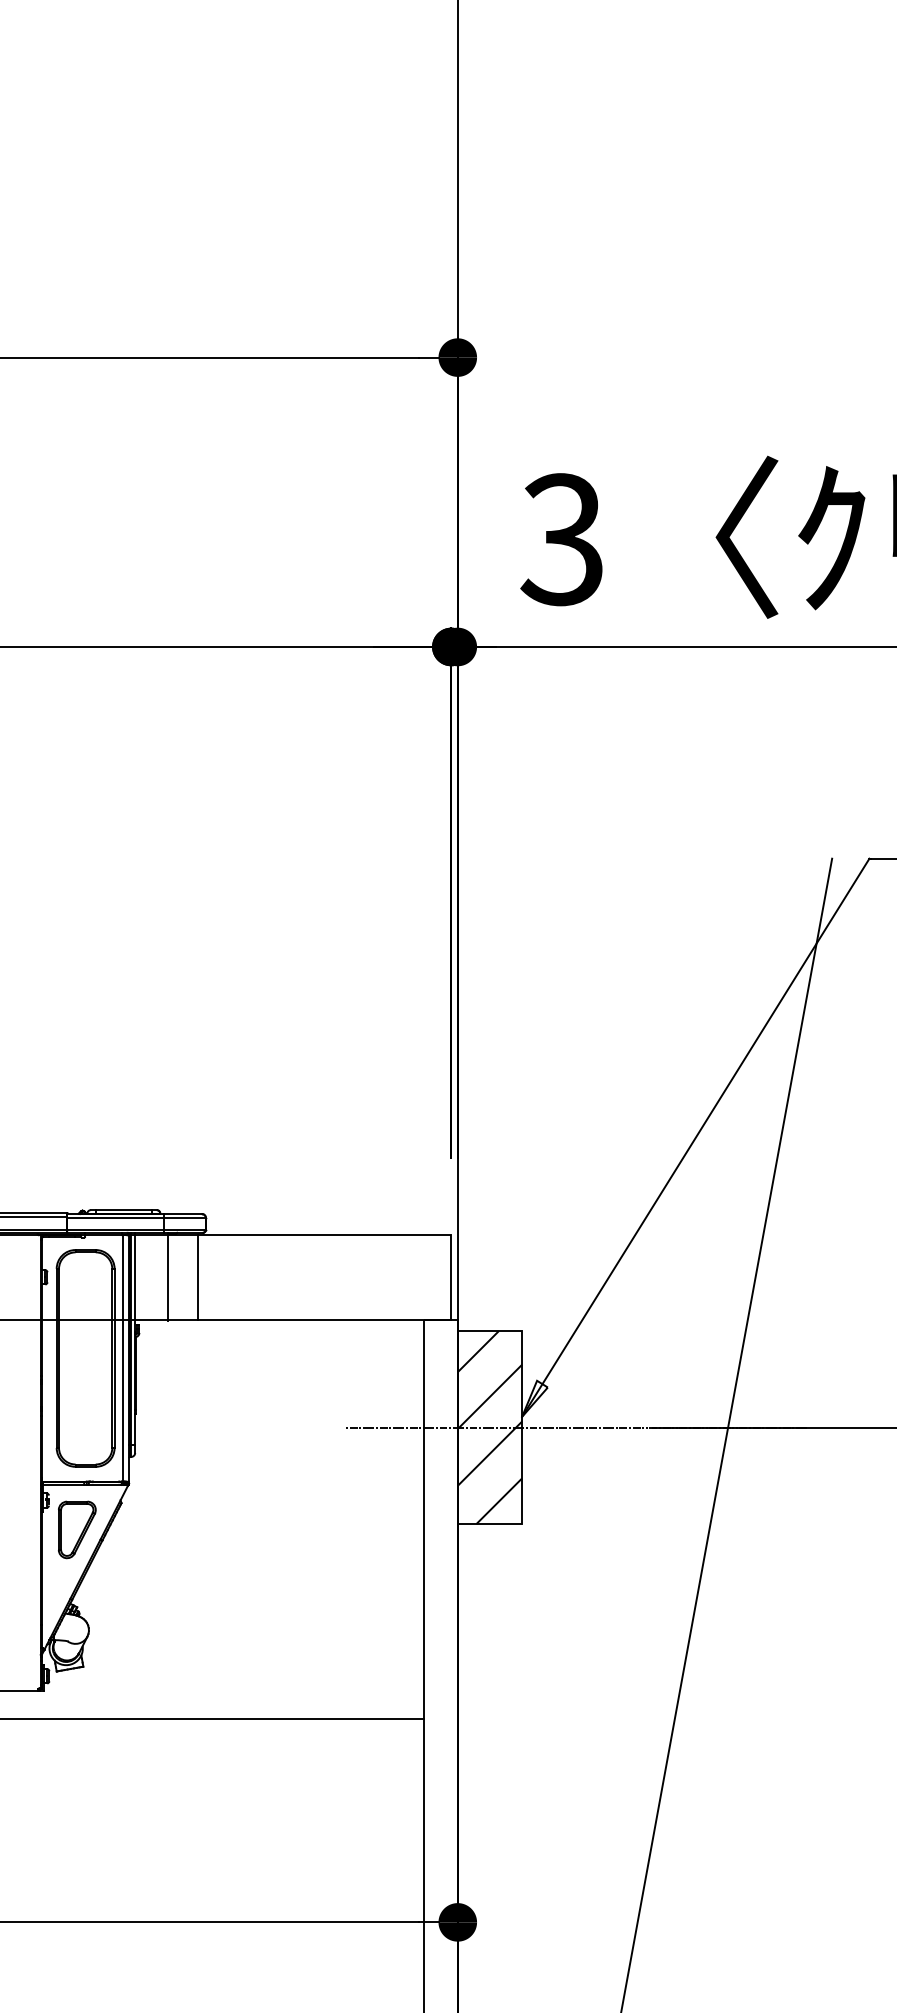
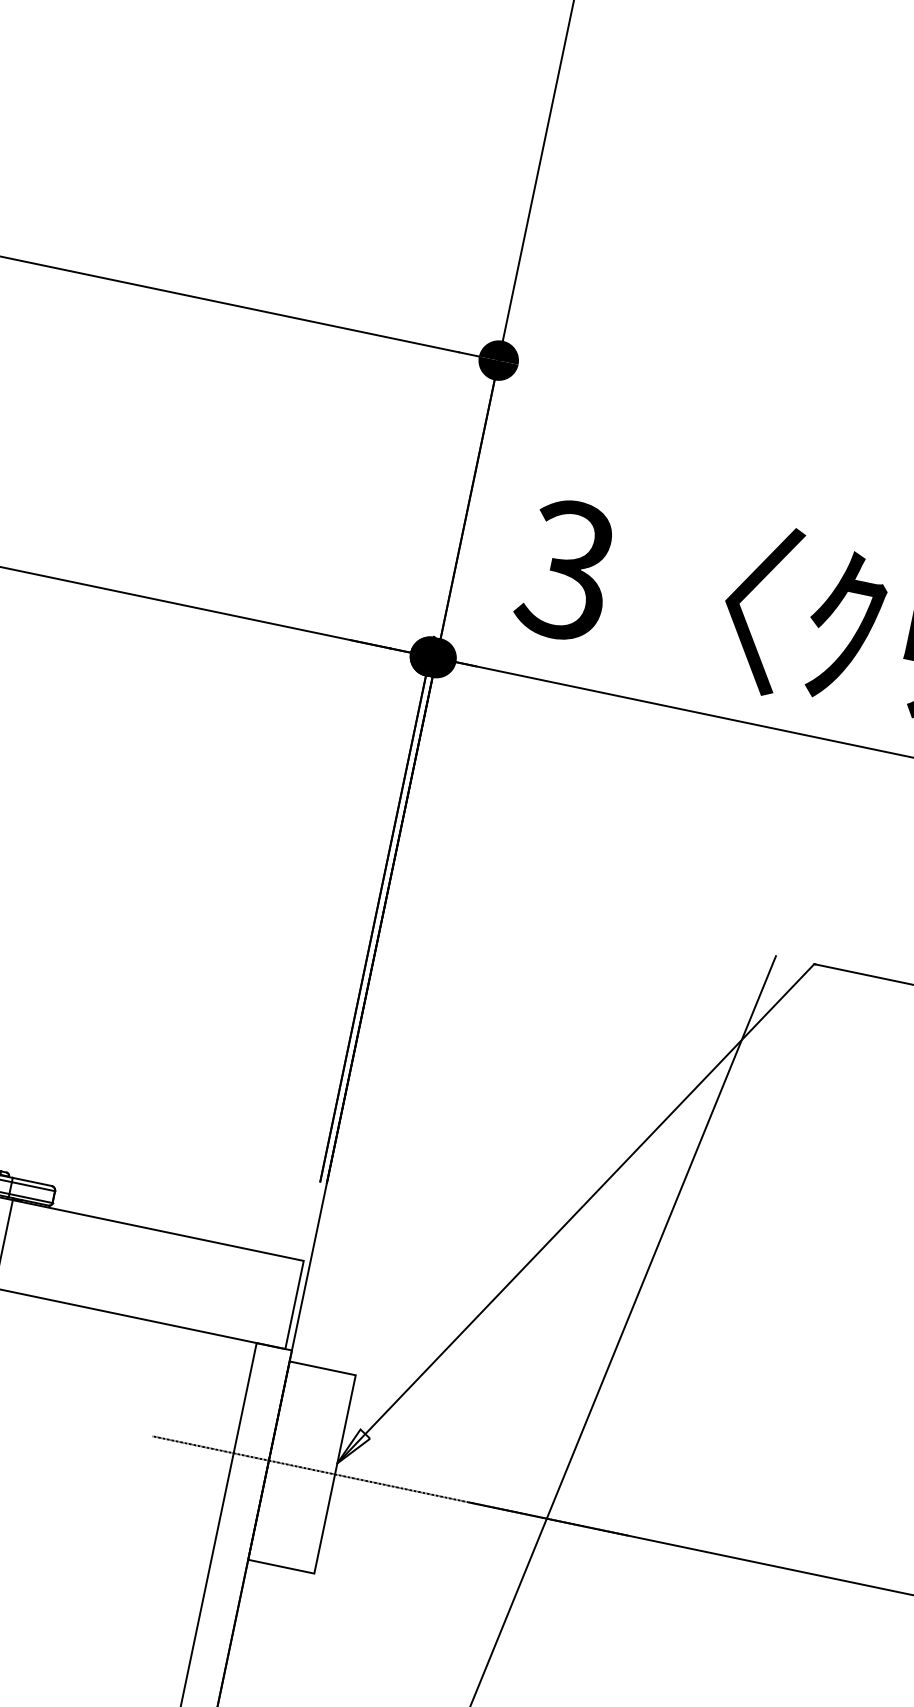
line: (198, 1277) -> (34, 1250), removed
hatch: (489, 1427) -> (301, 1467), removed

